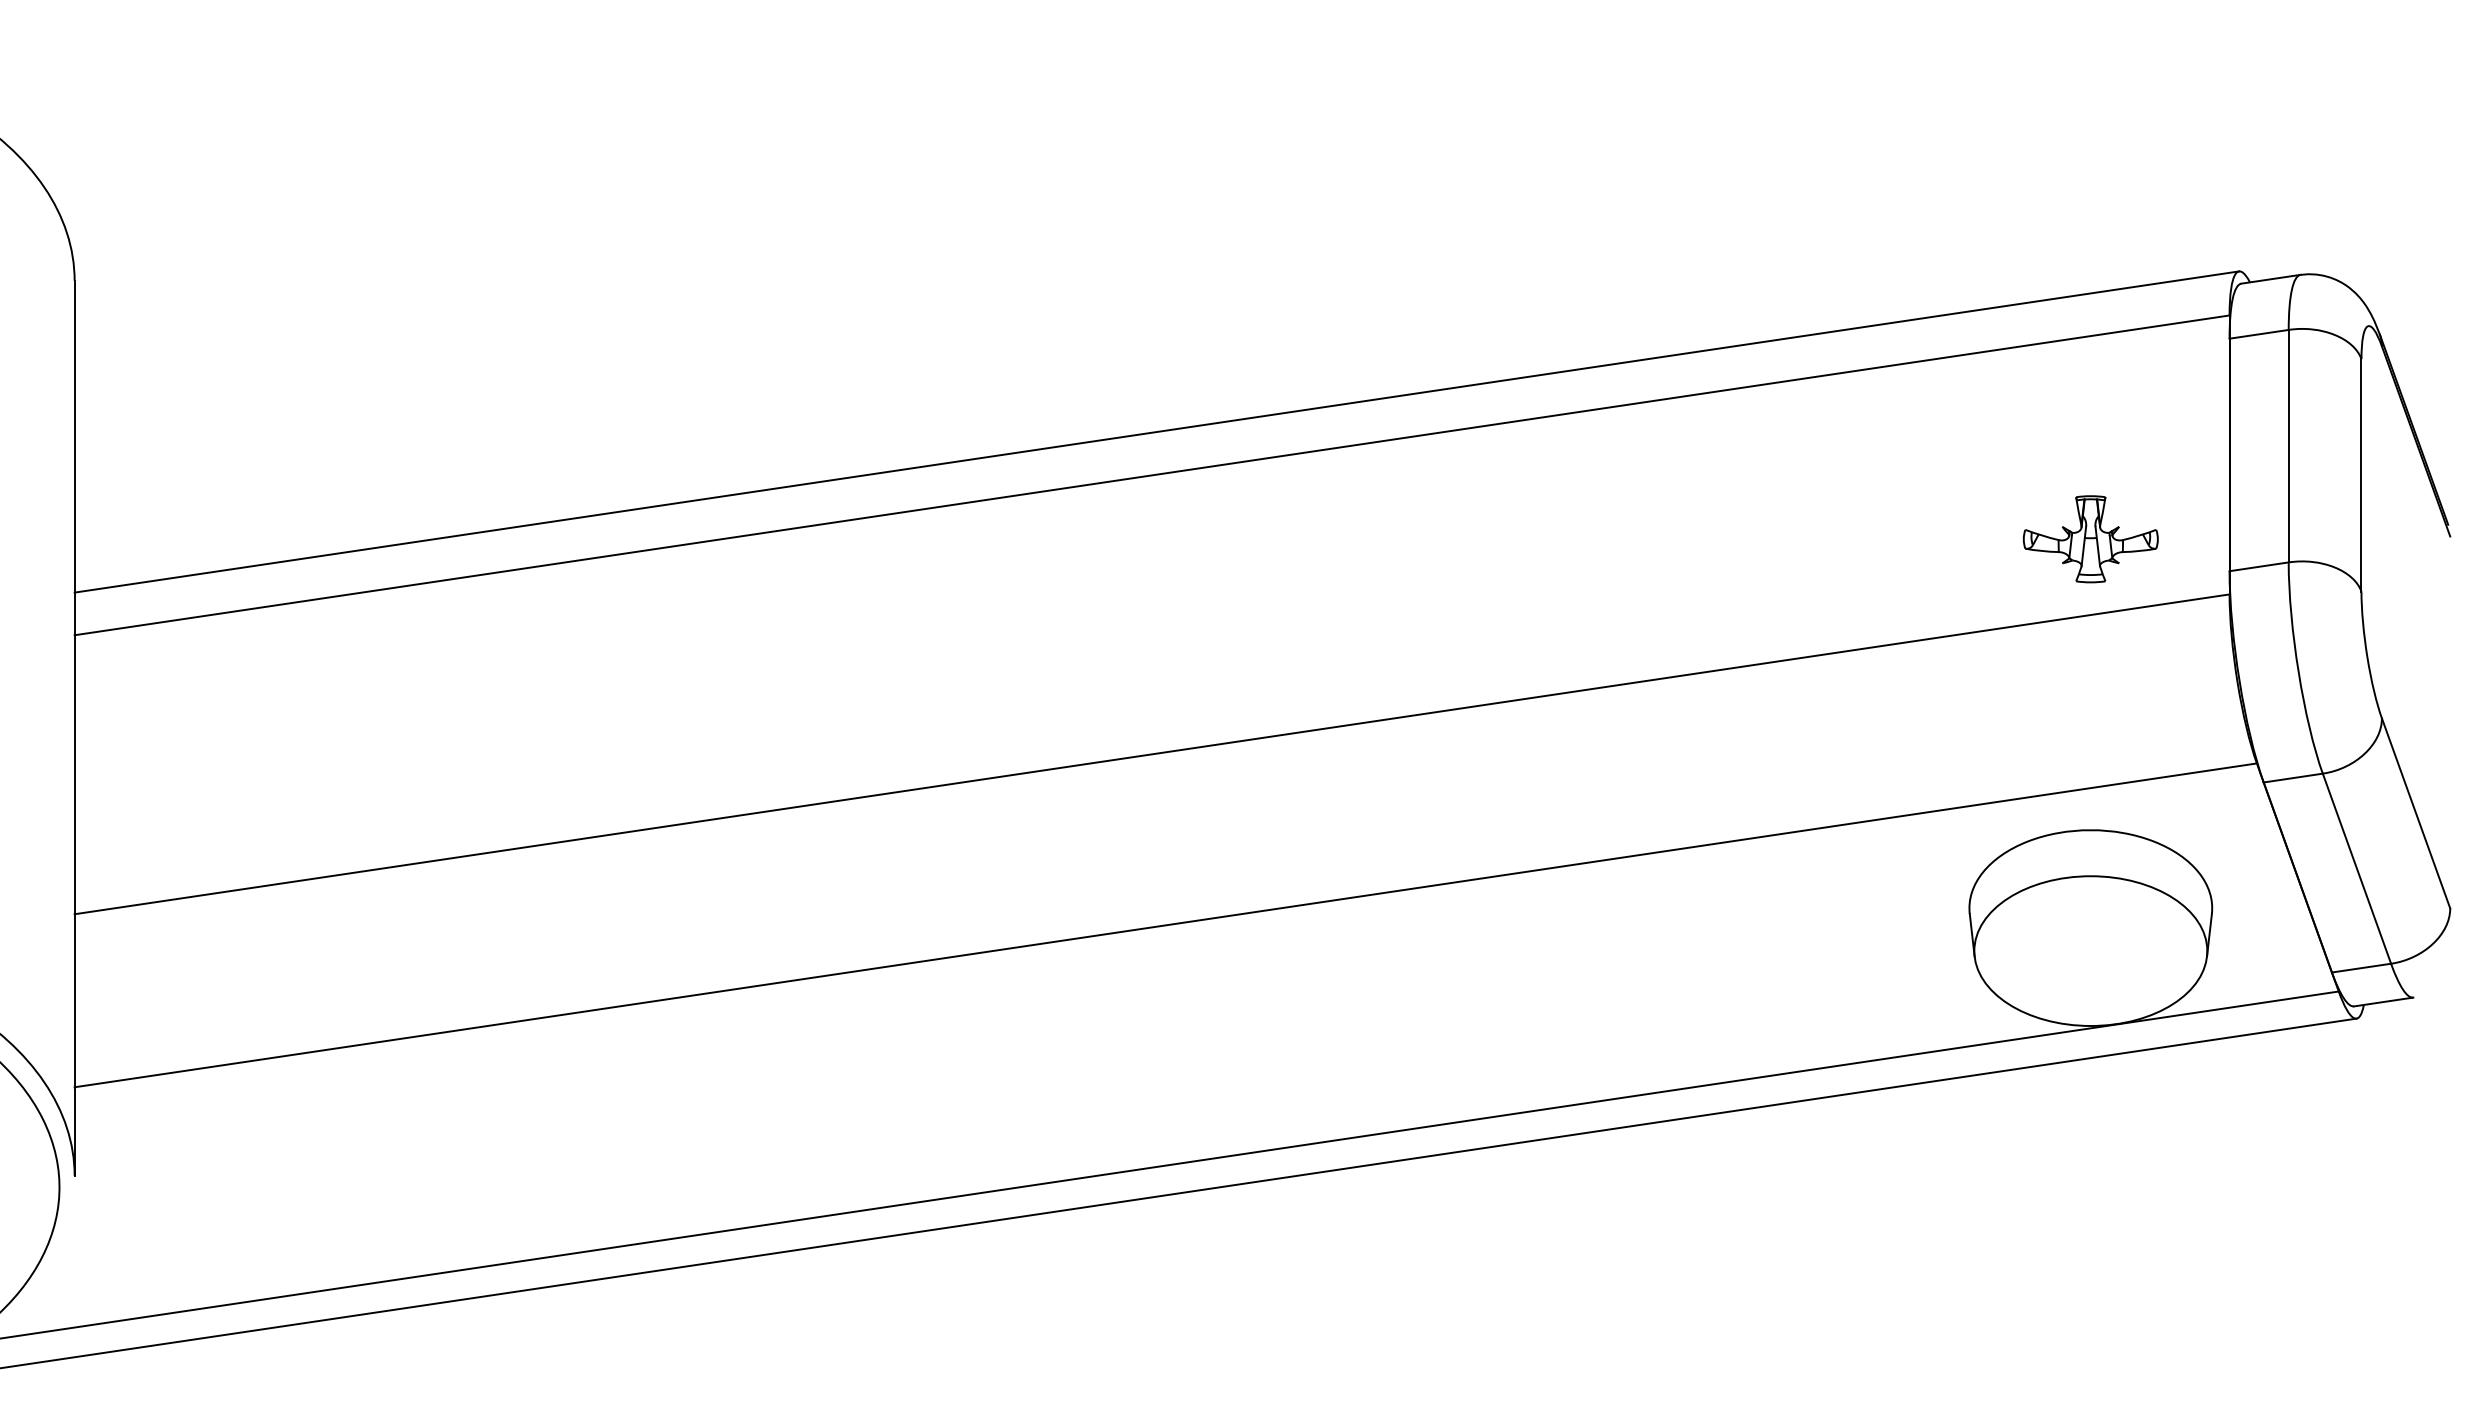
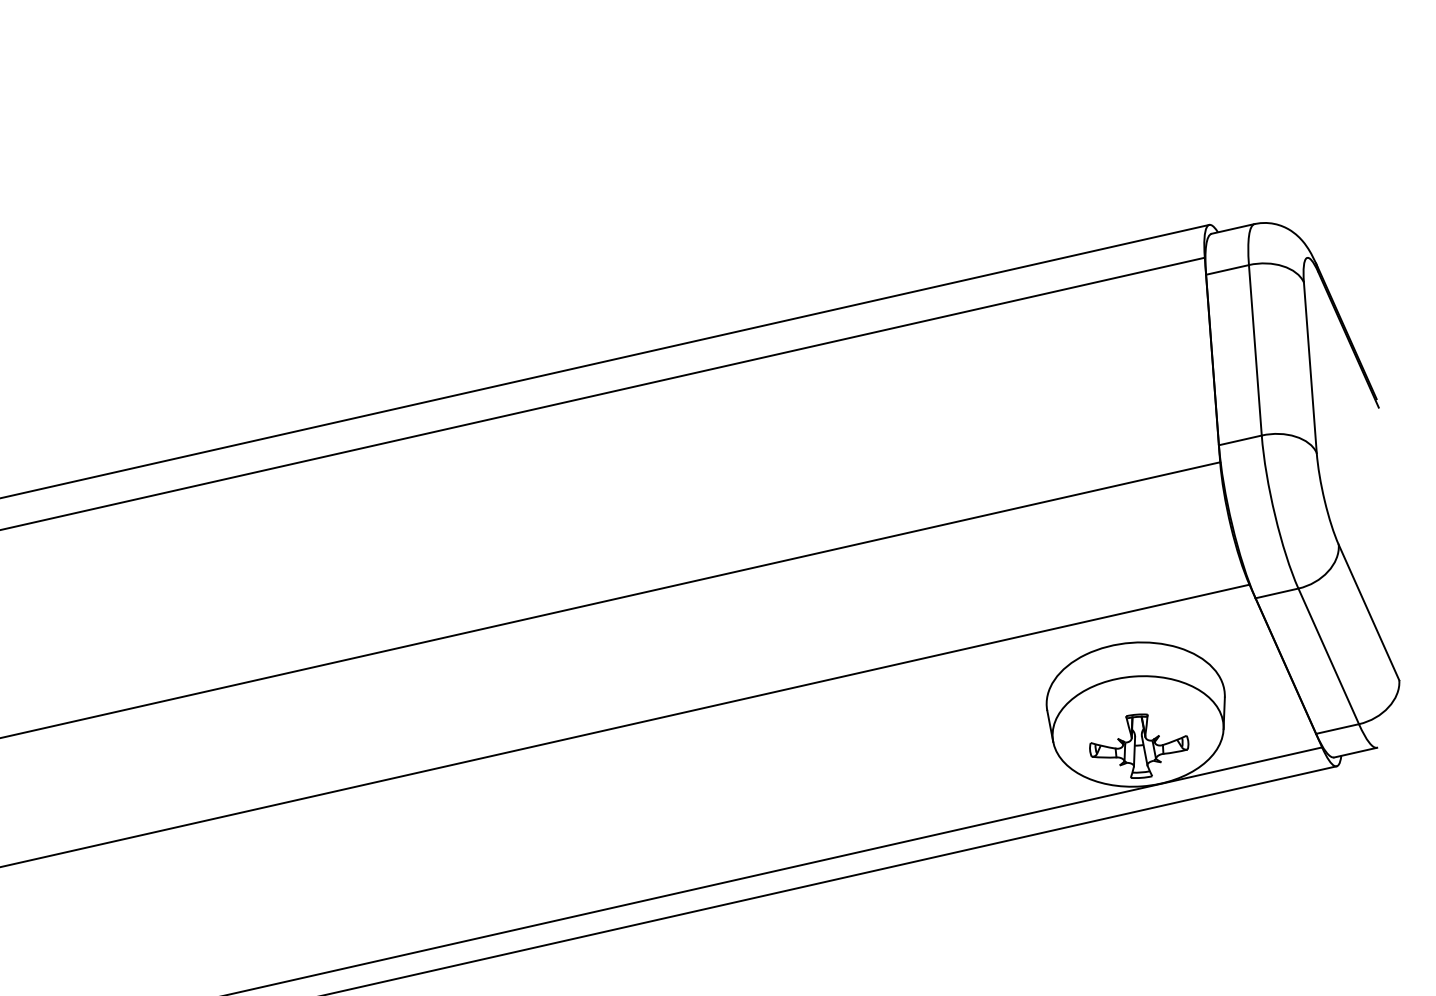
part: (2090, 539) -> (1139, 746), moved

